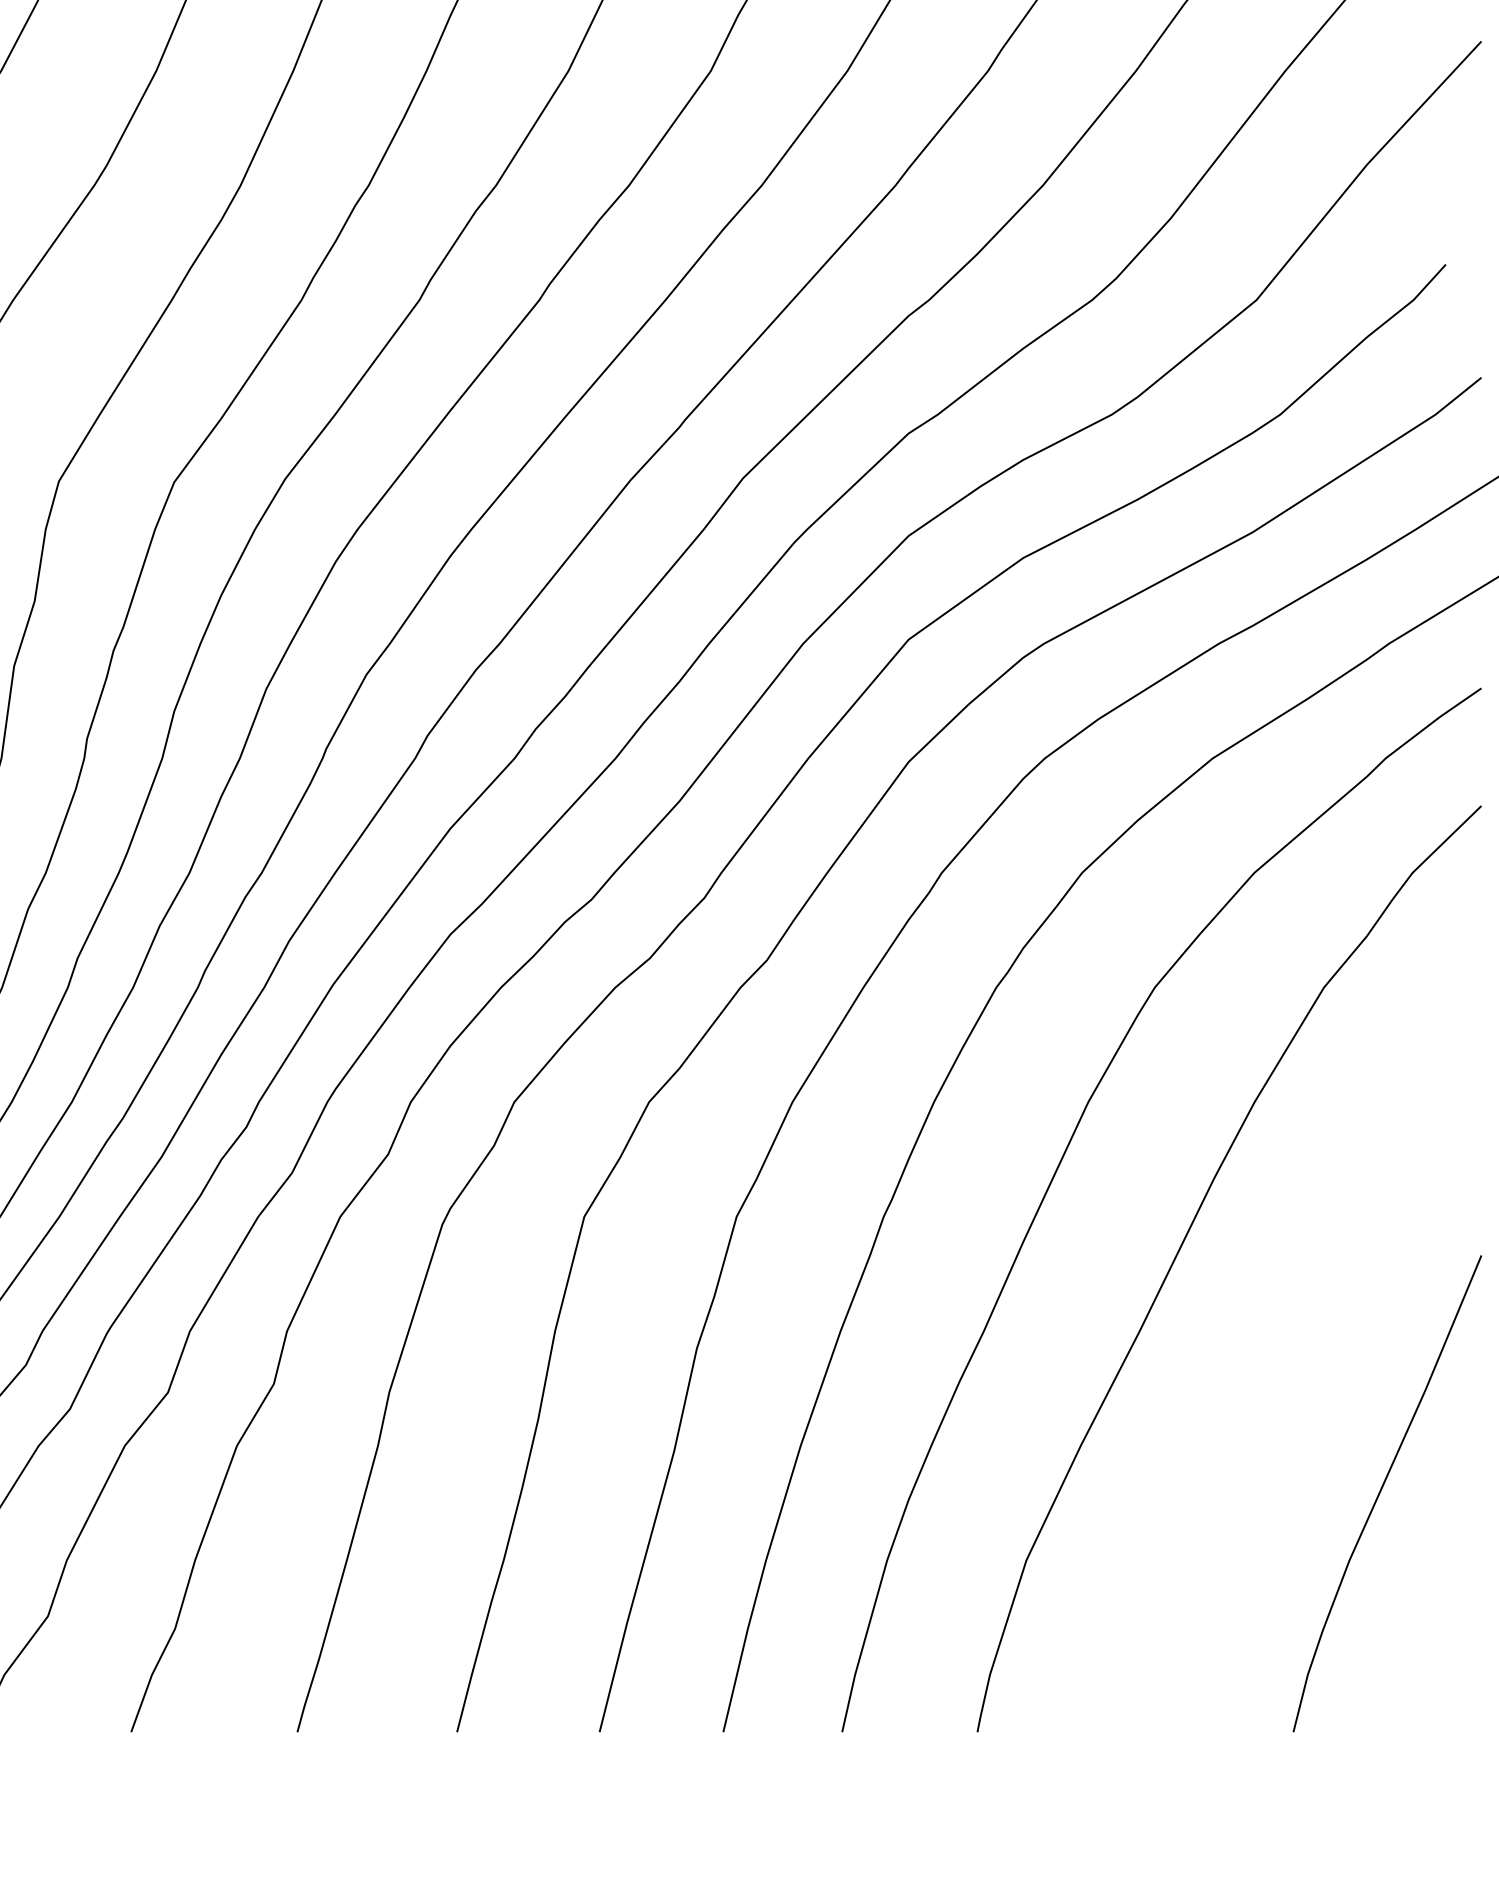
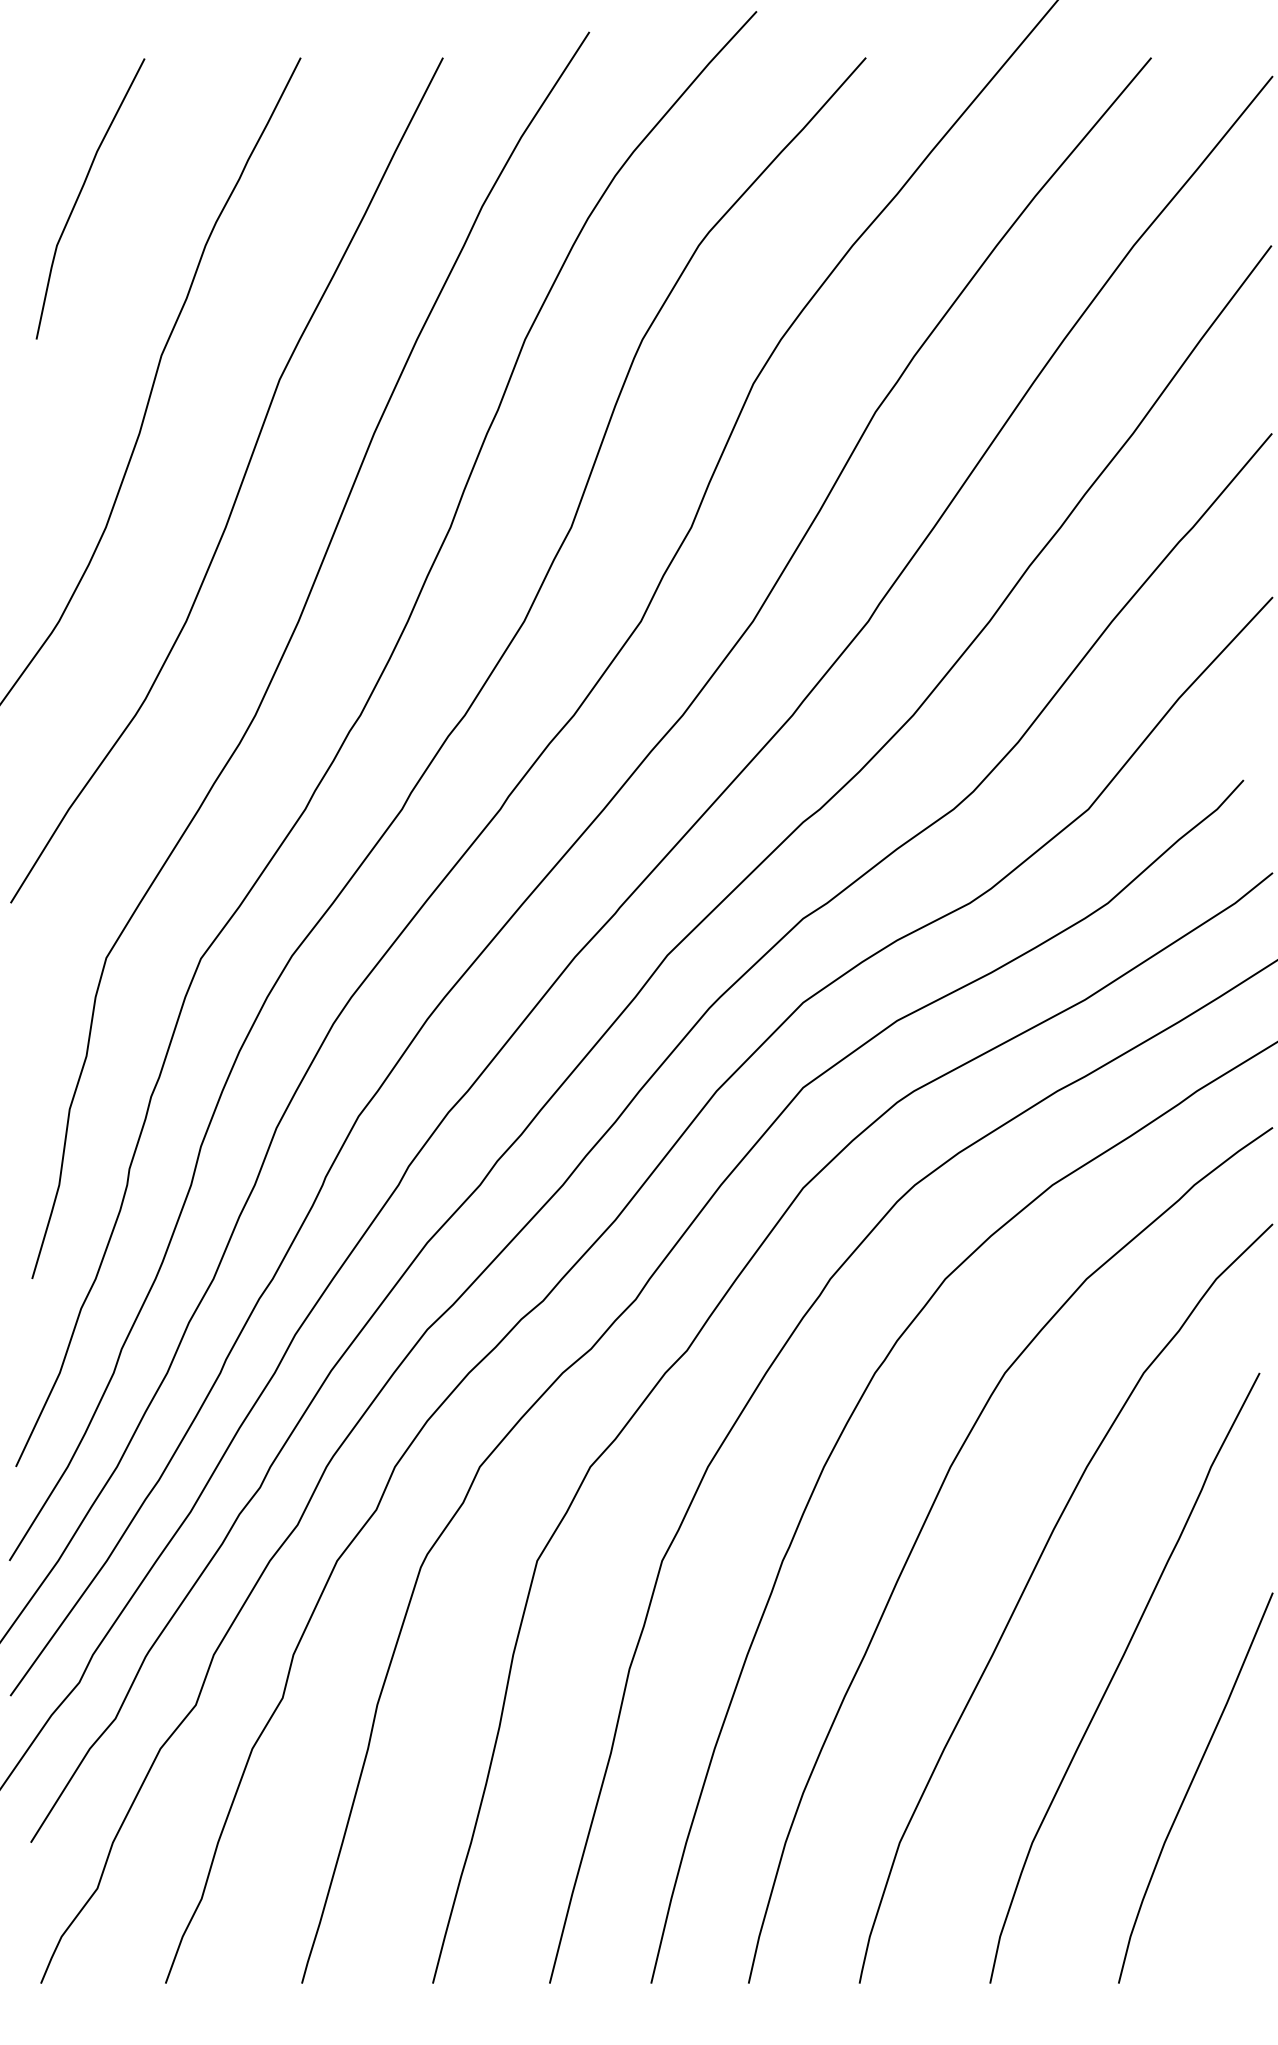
curve: (1290, 1352) -> (1116, 1672), added

